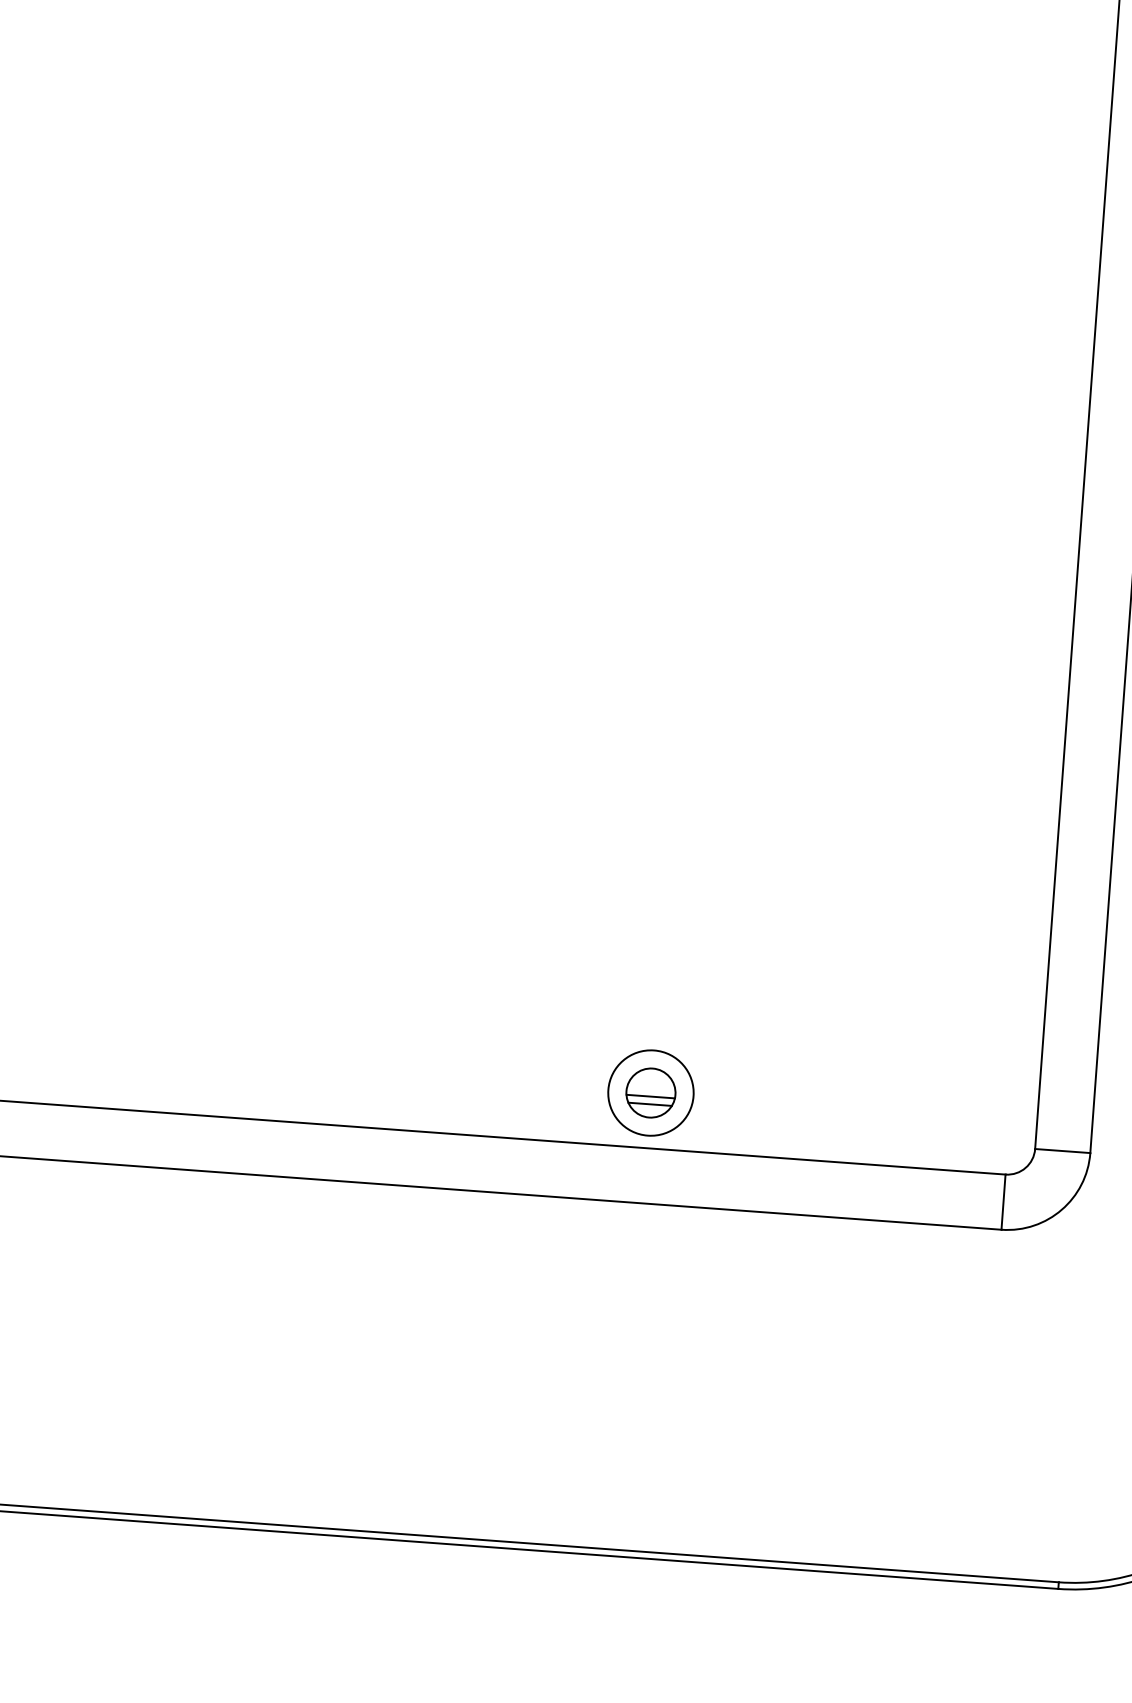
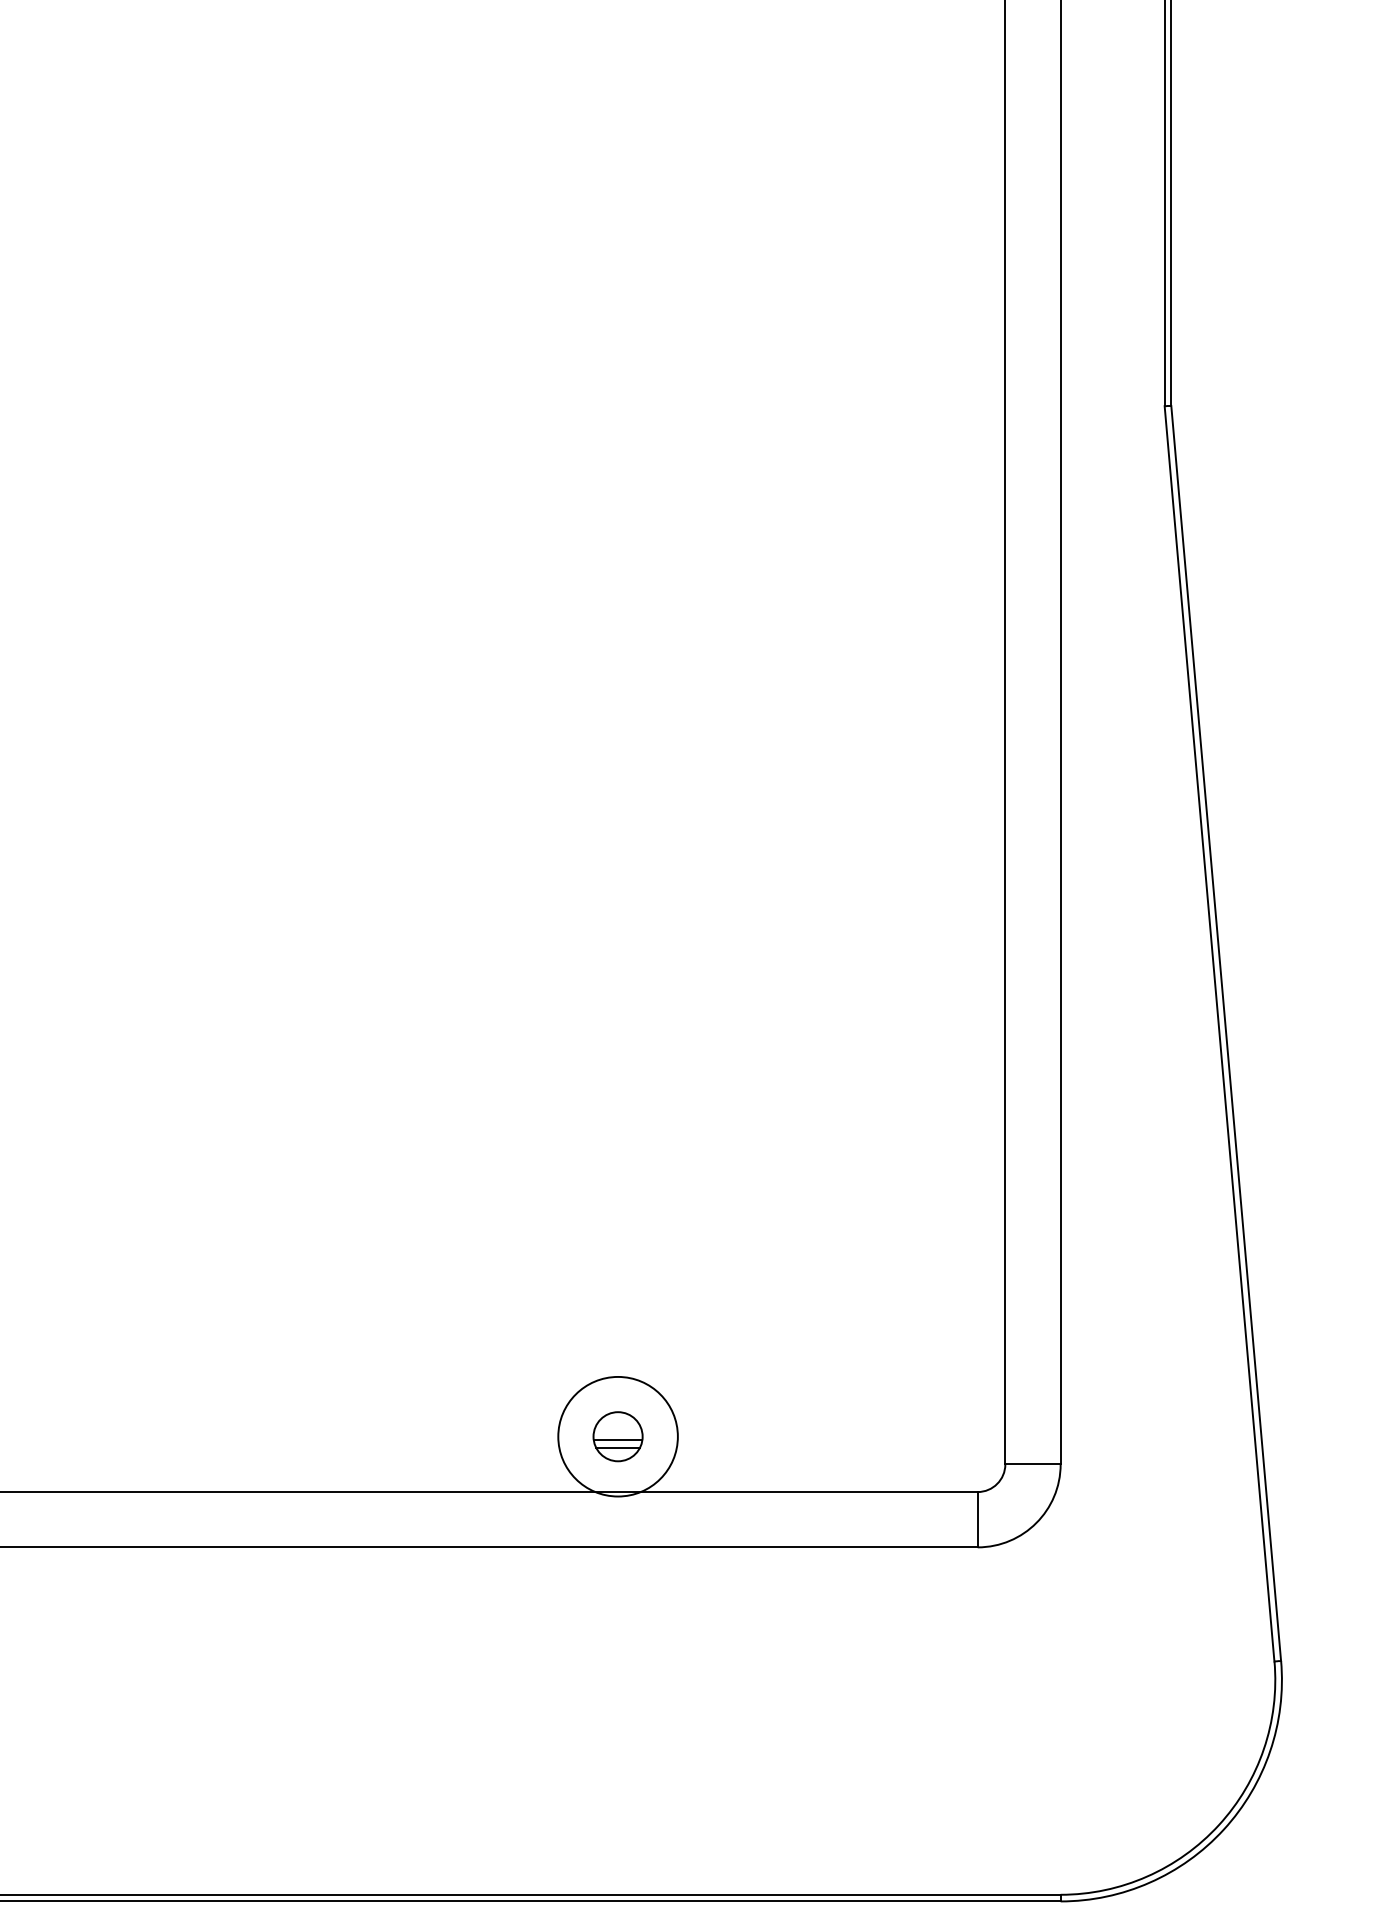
circle: (650, 1092) -> (617, 1436), size x1.4

